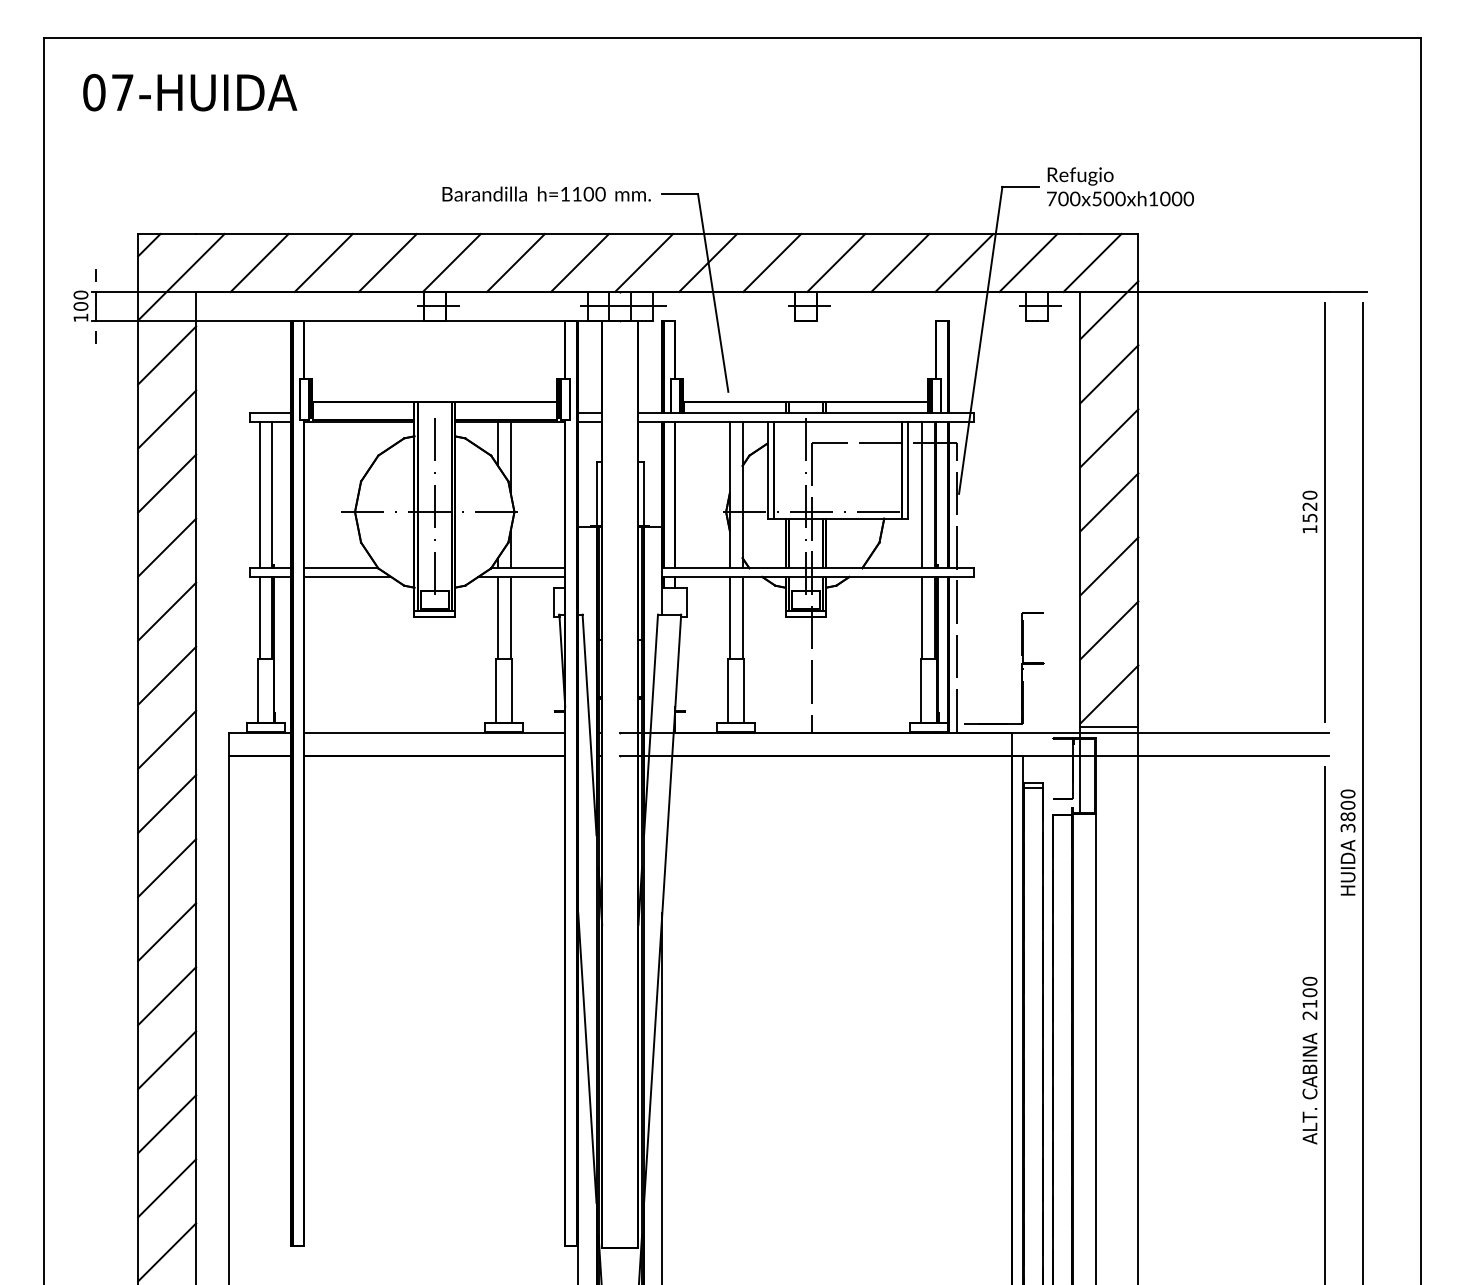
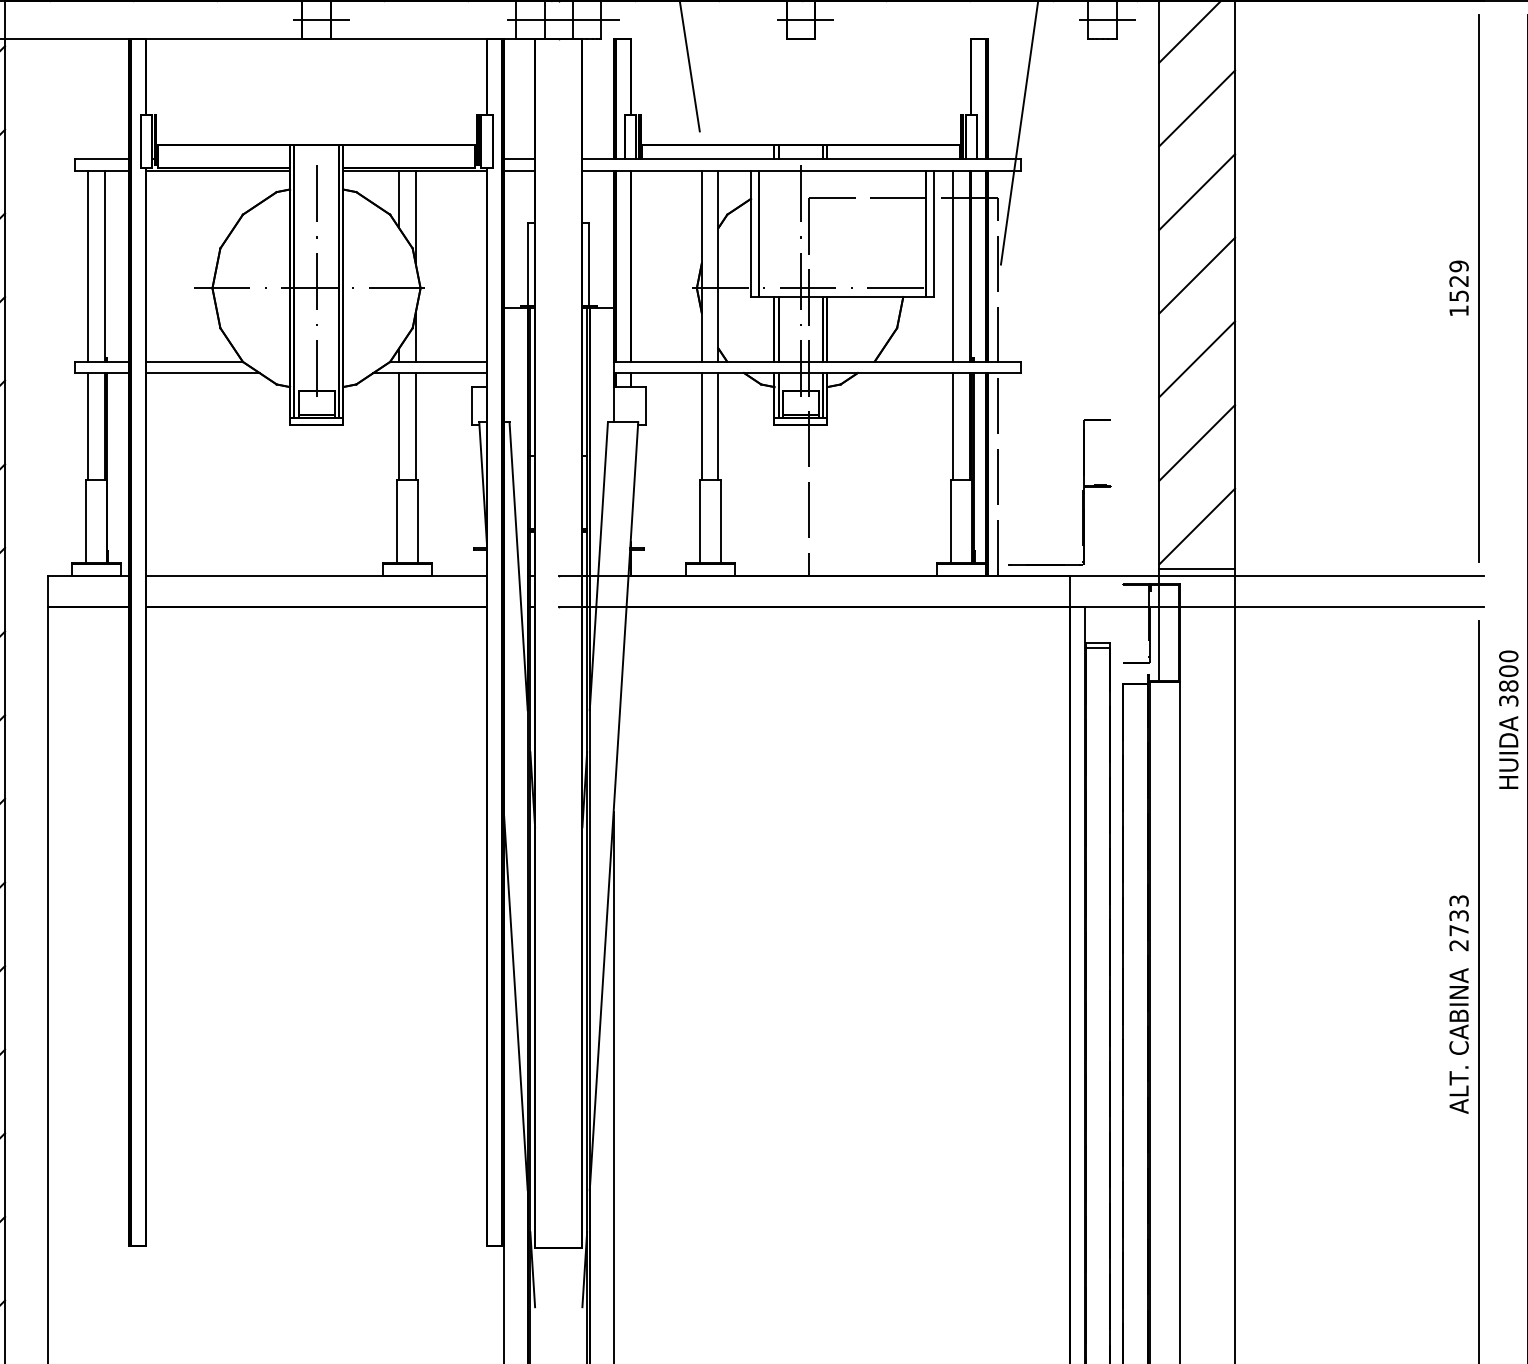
text: (1309, 495) -> (1458, 266), 1520 -> 1529
text: (1309, 992) -> (1458, 915), 2100 -> 2733

